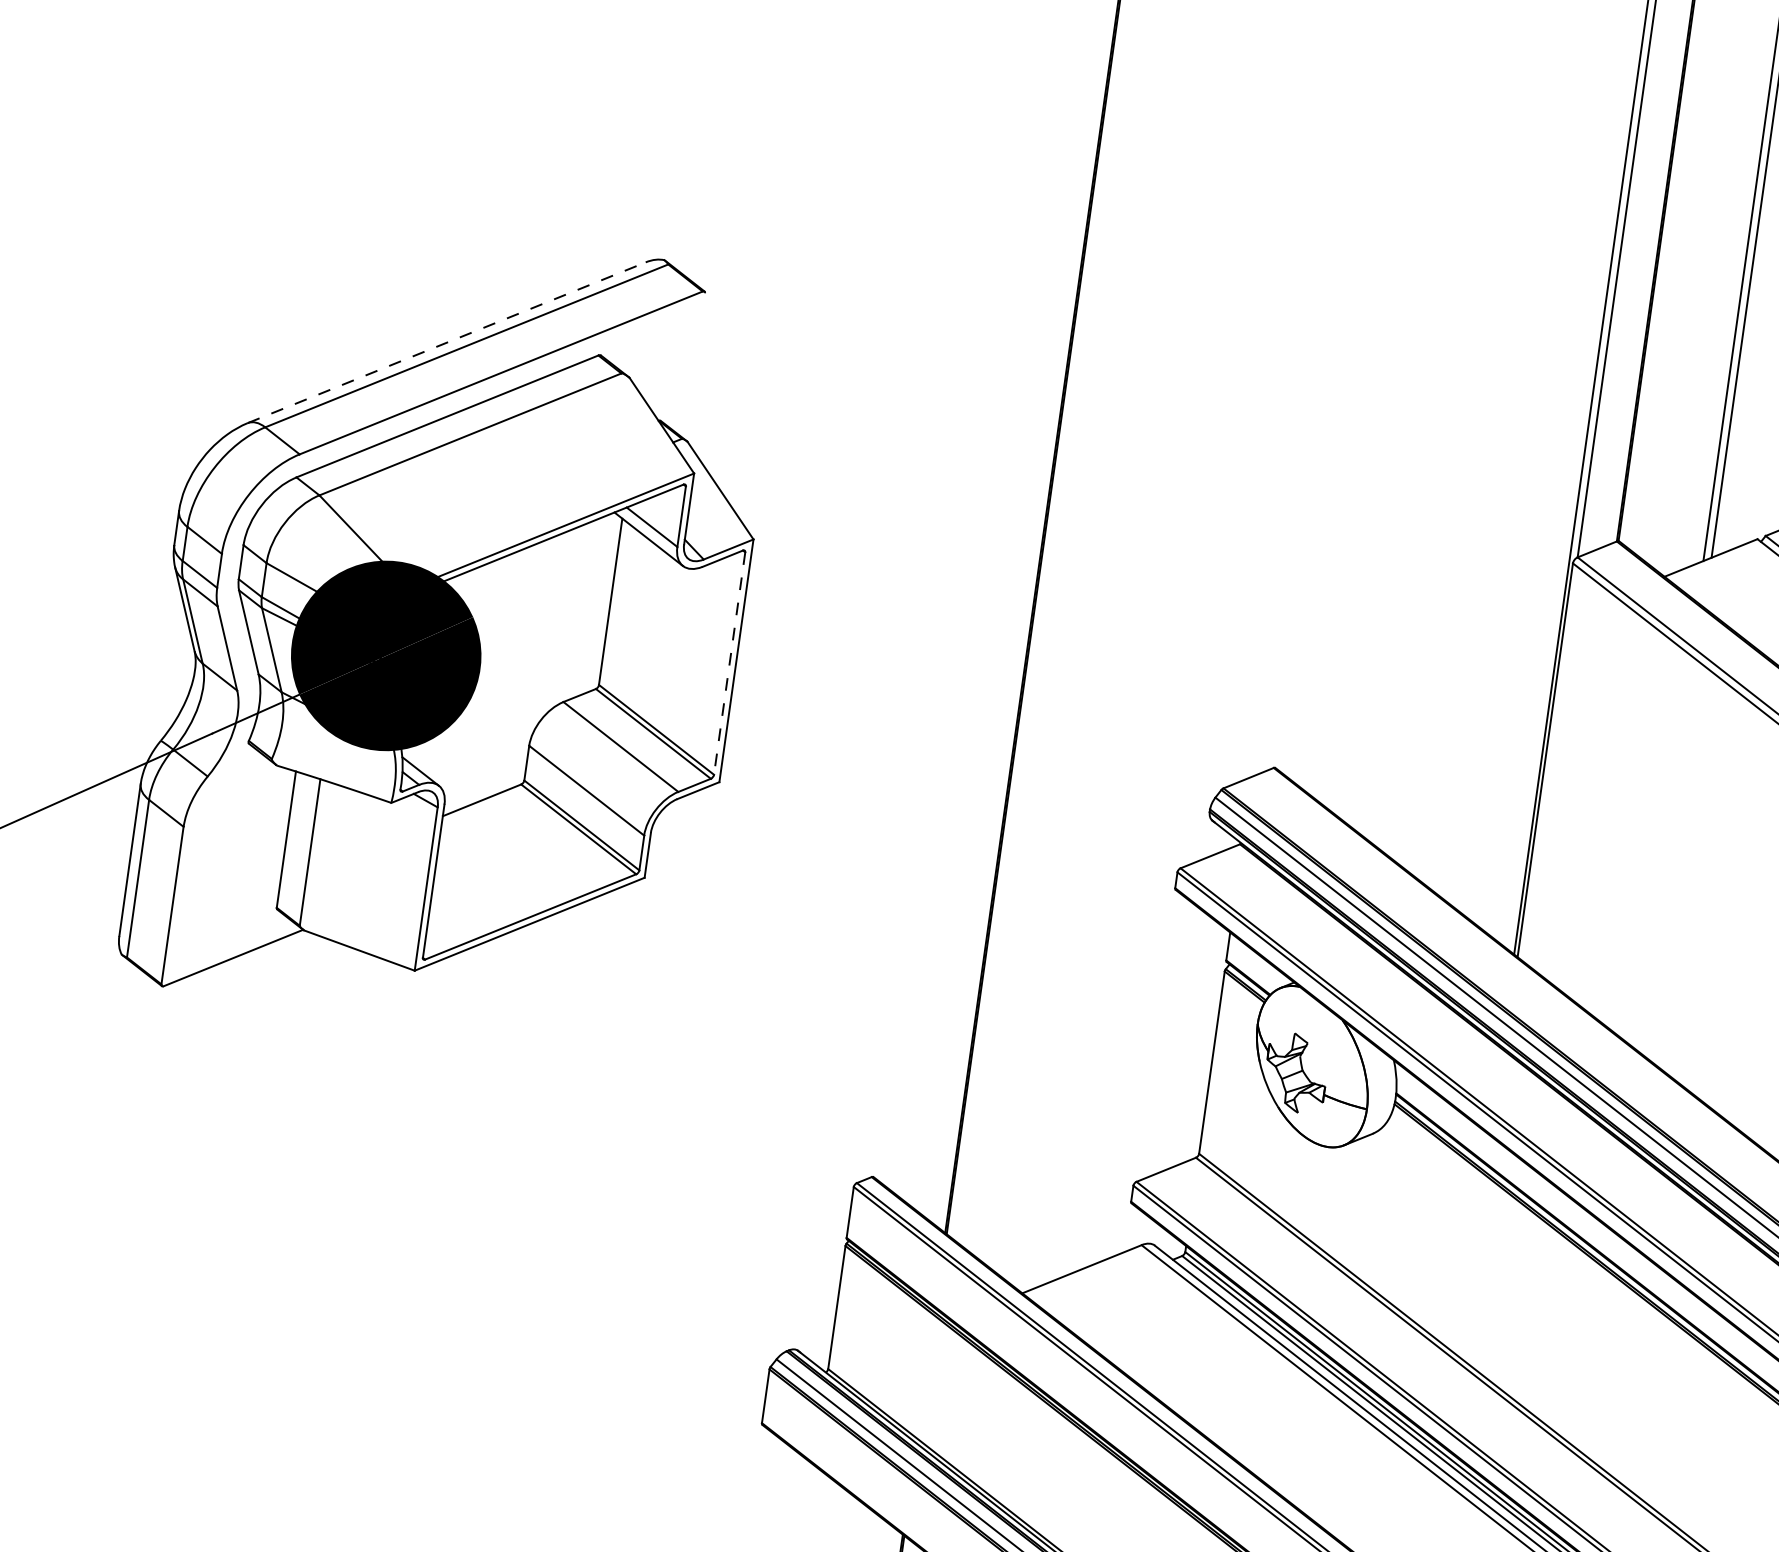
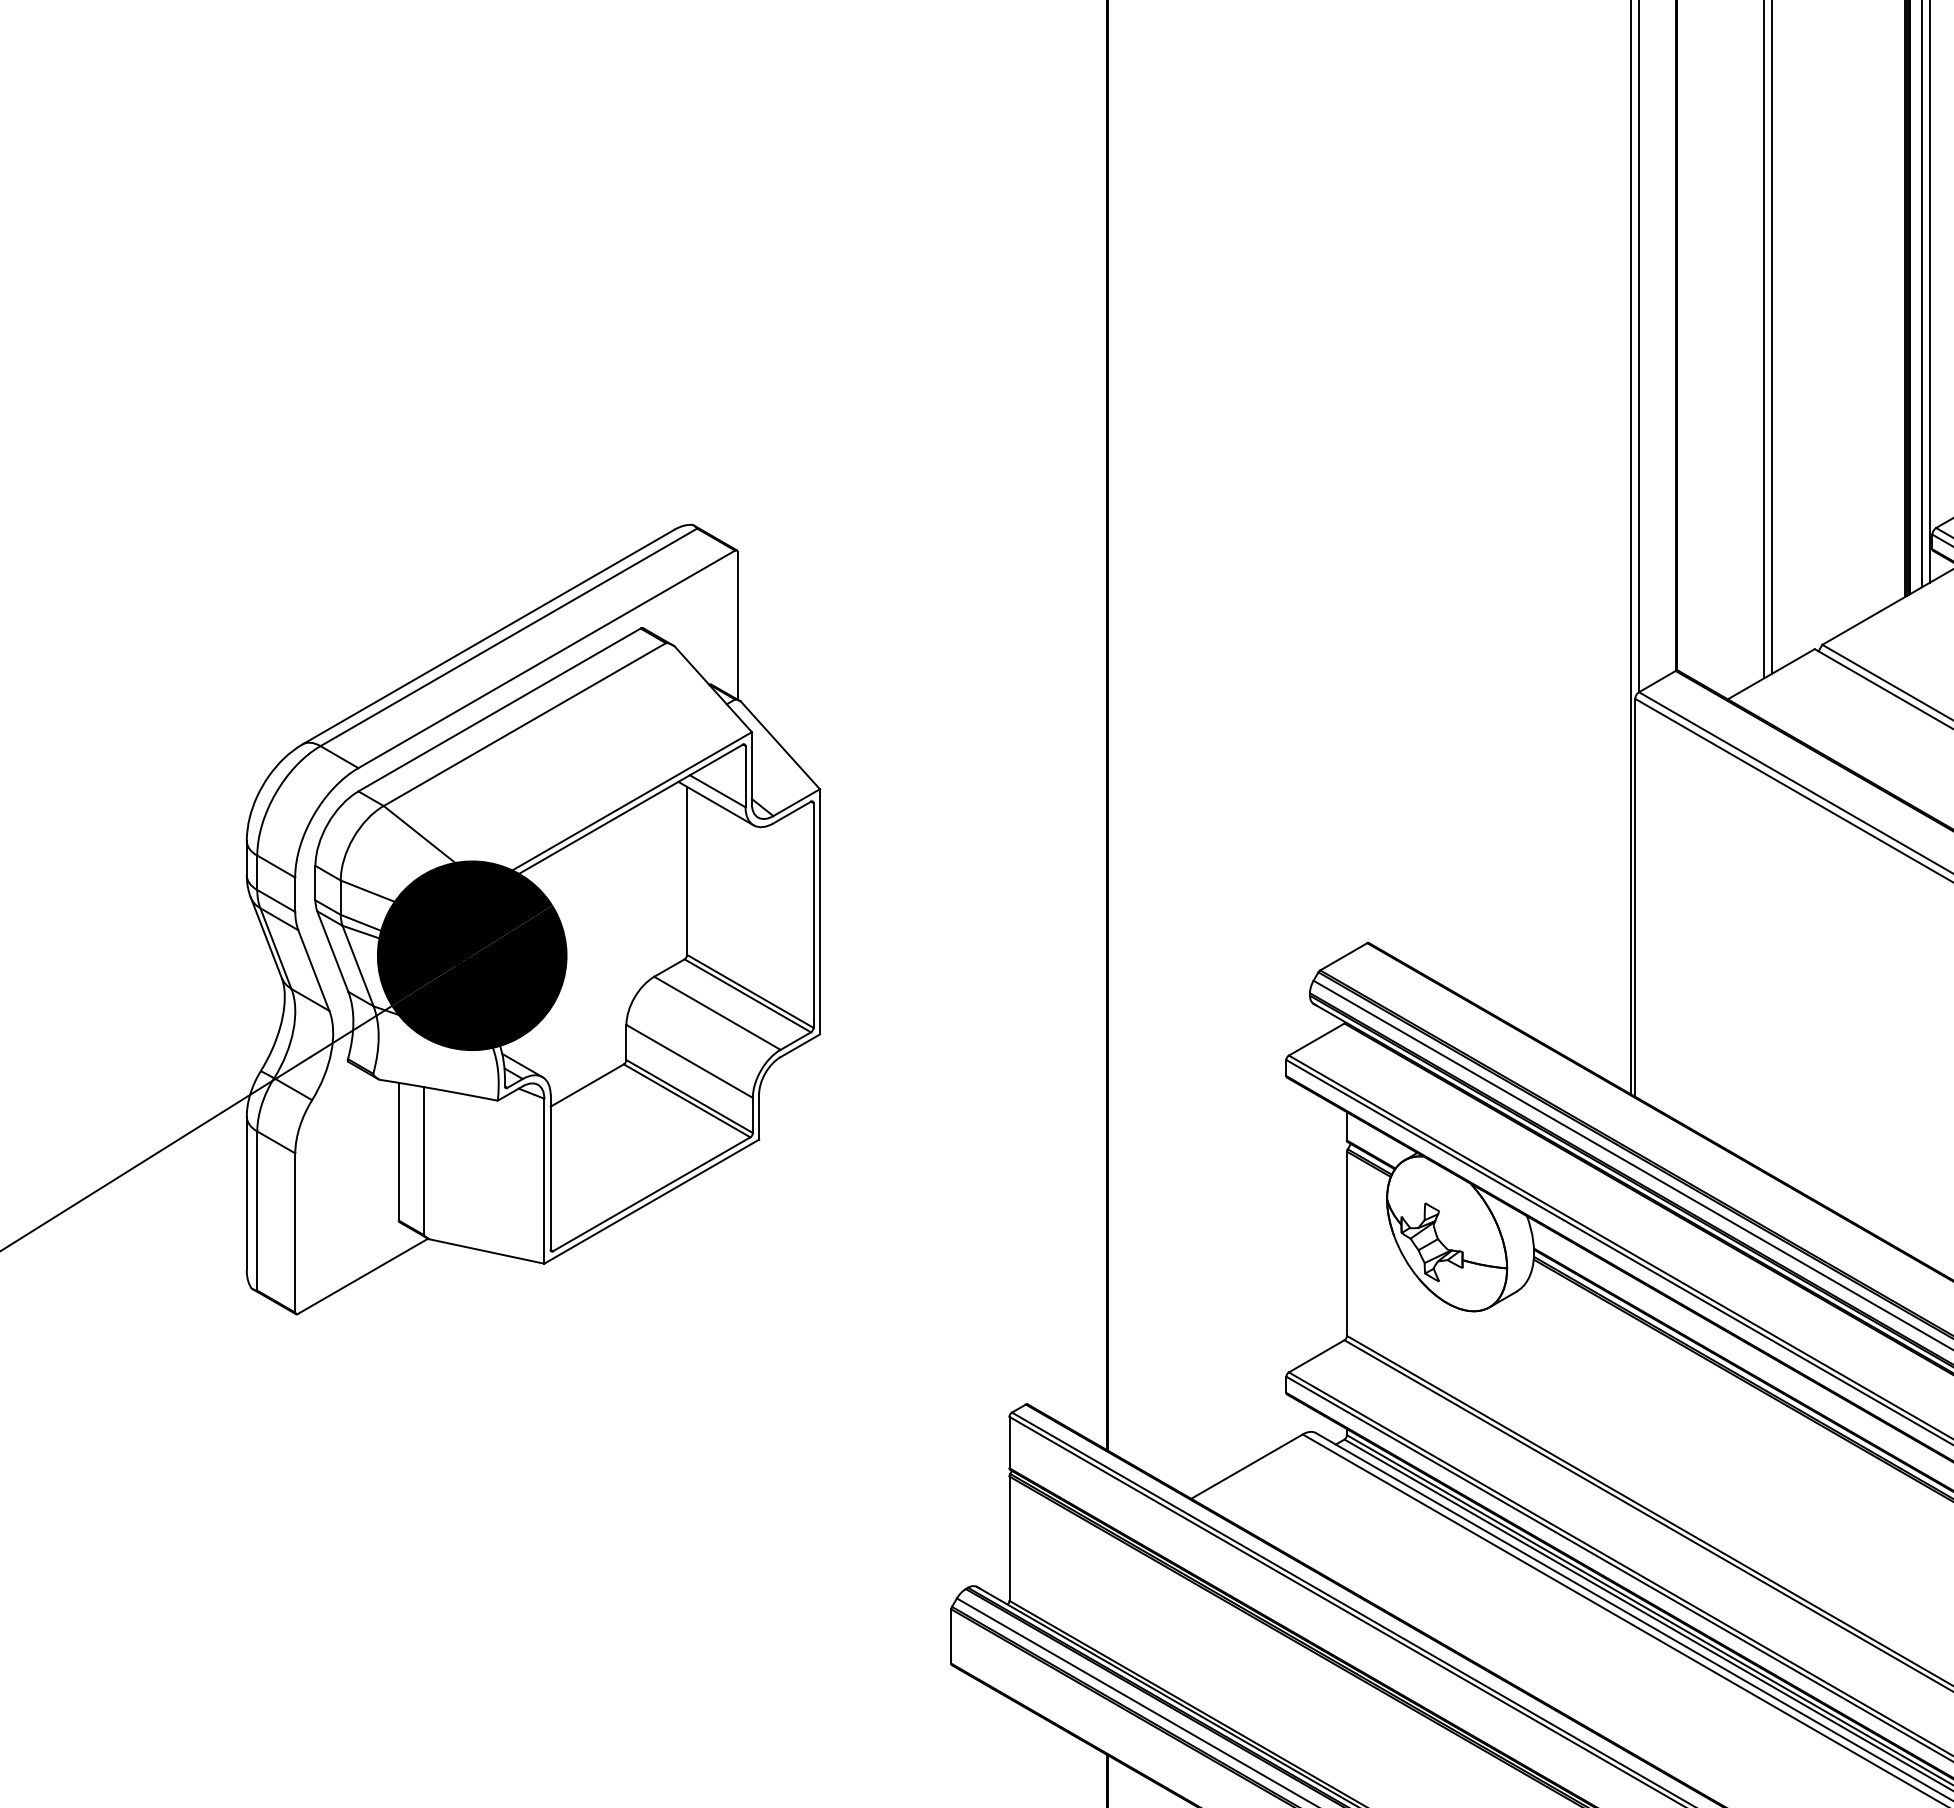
line: (446, 343) -> (488, 637), dashed -> solid
line: (694, 365) -> (737, 625), added
line: (729, 663) -> (813, 915), dashed -> solid

